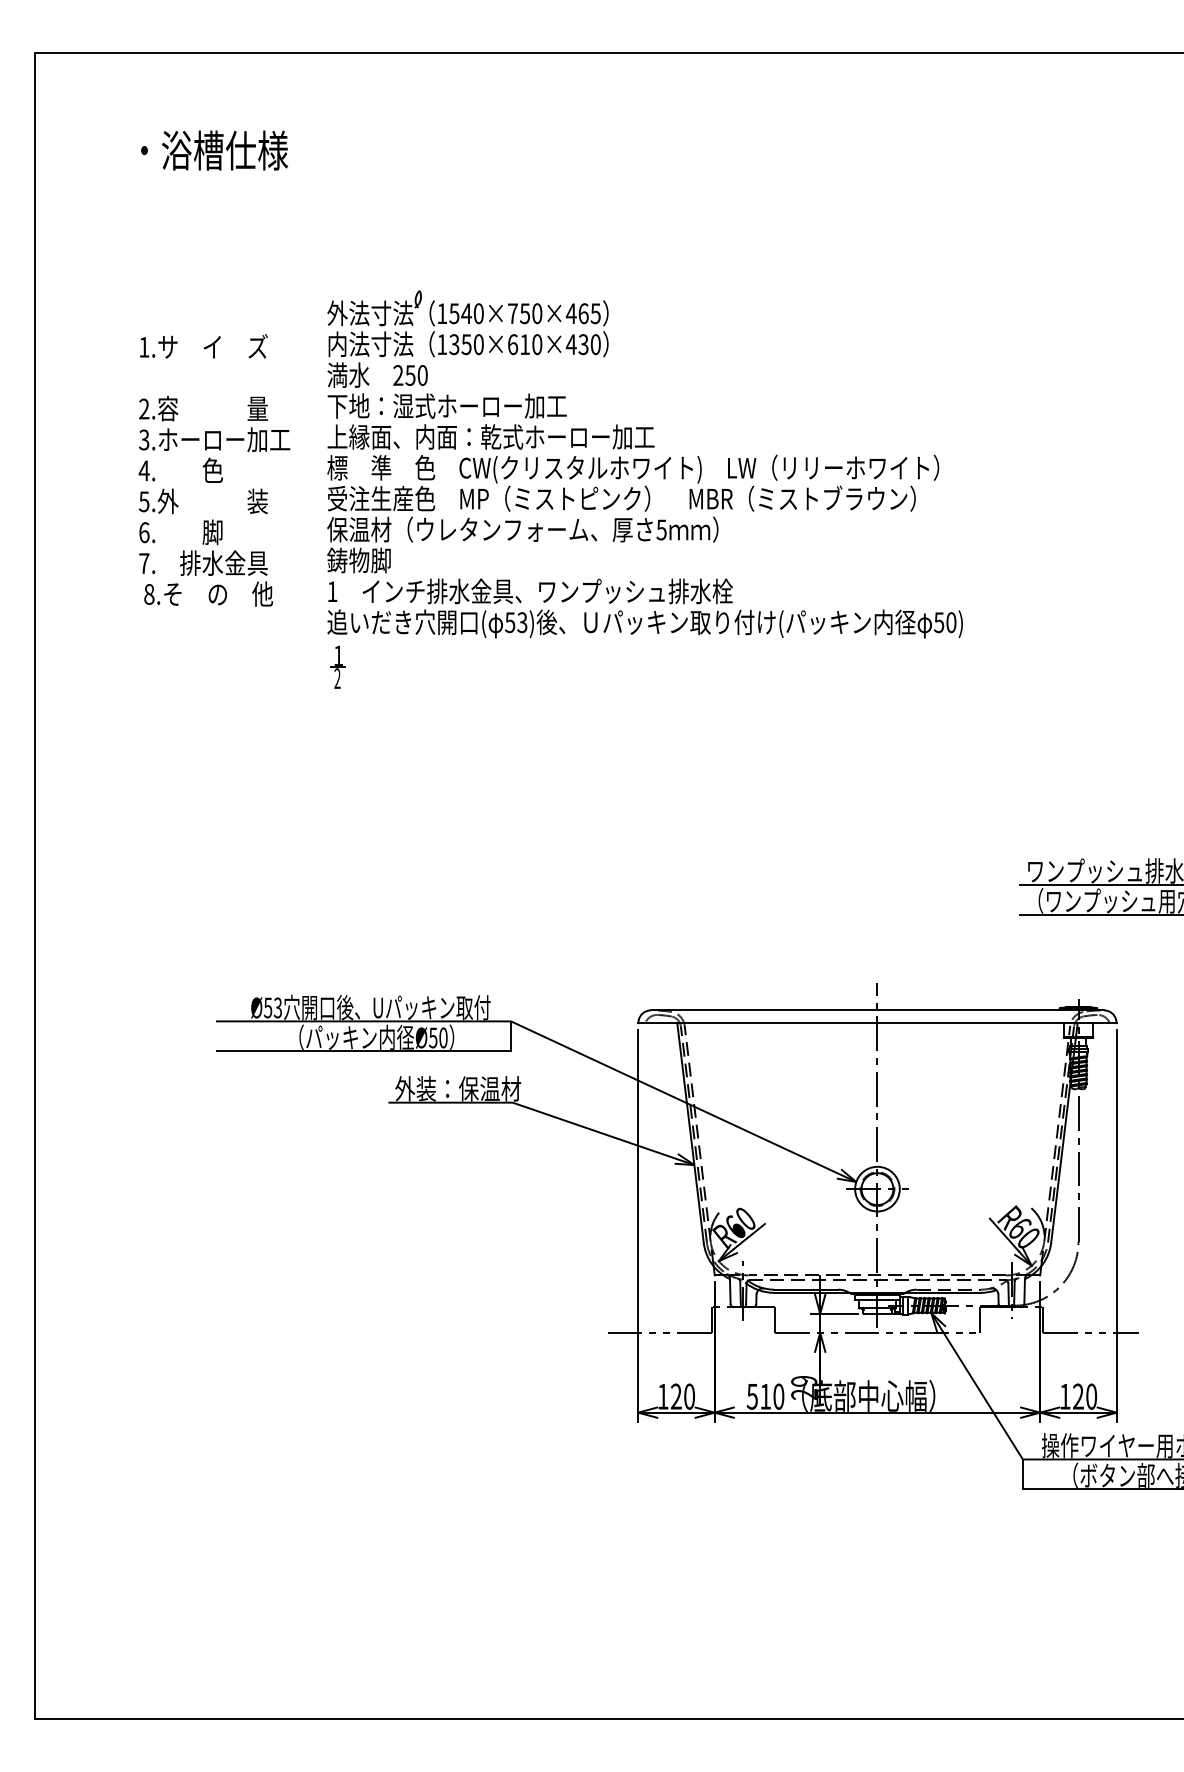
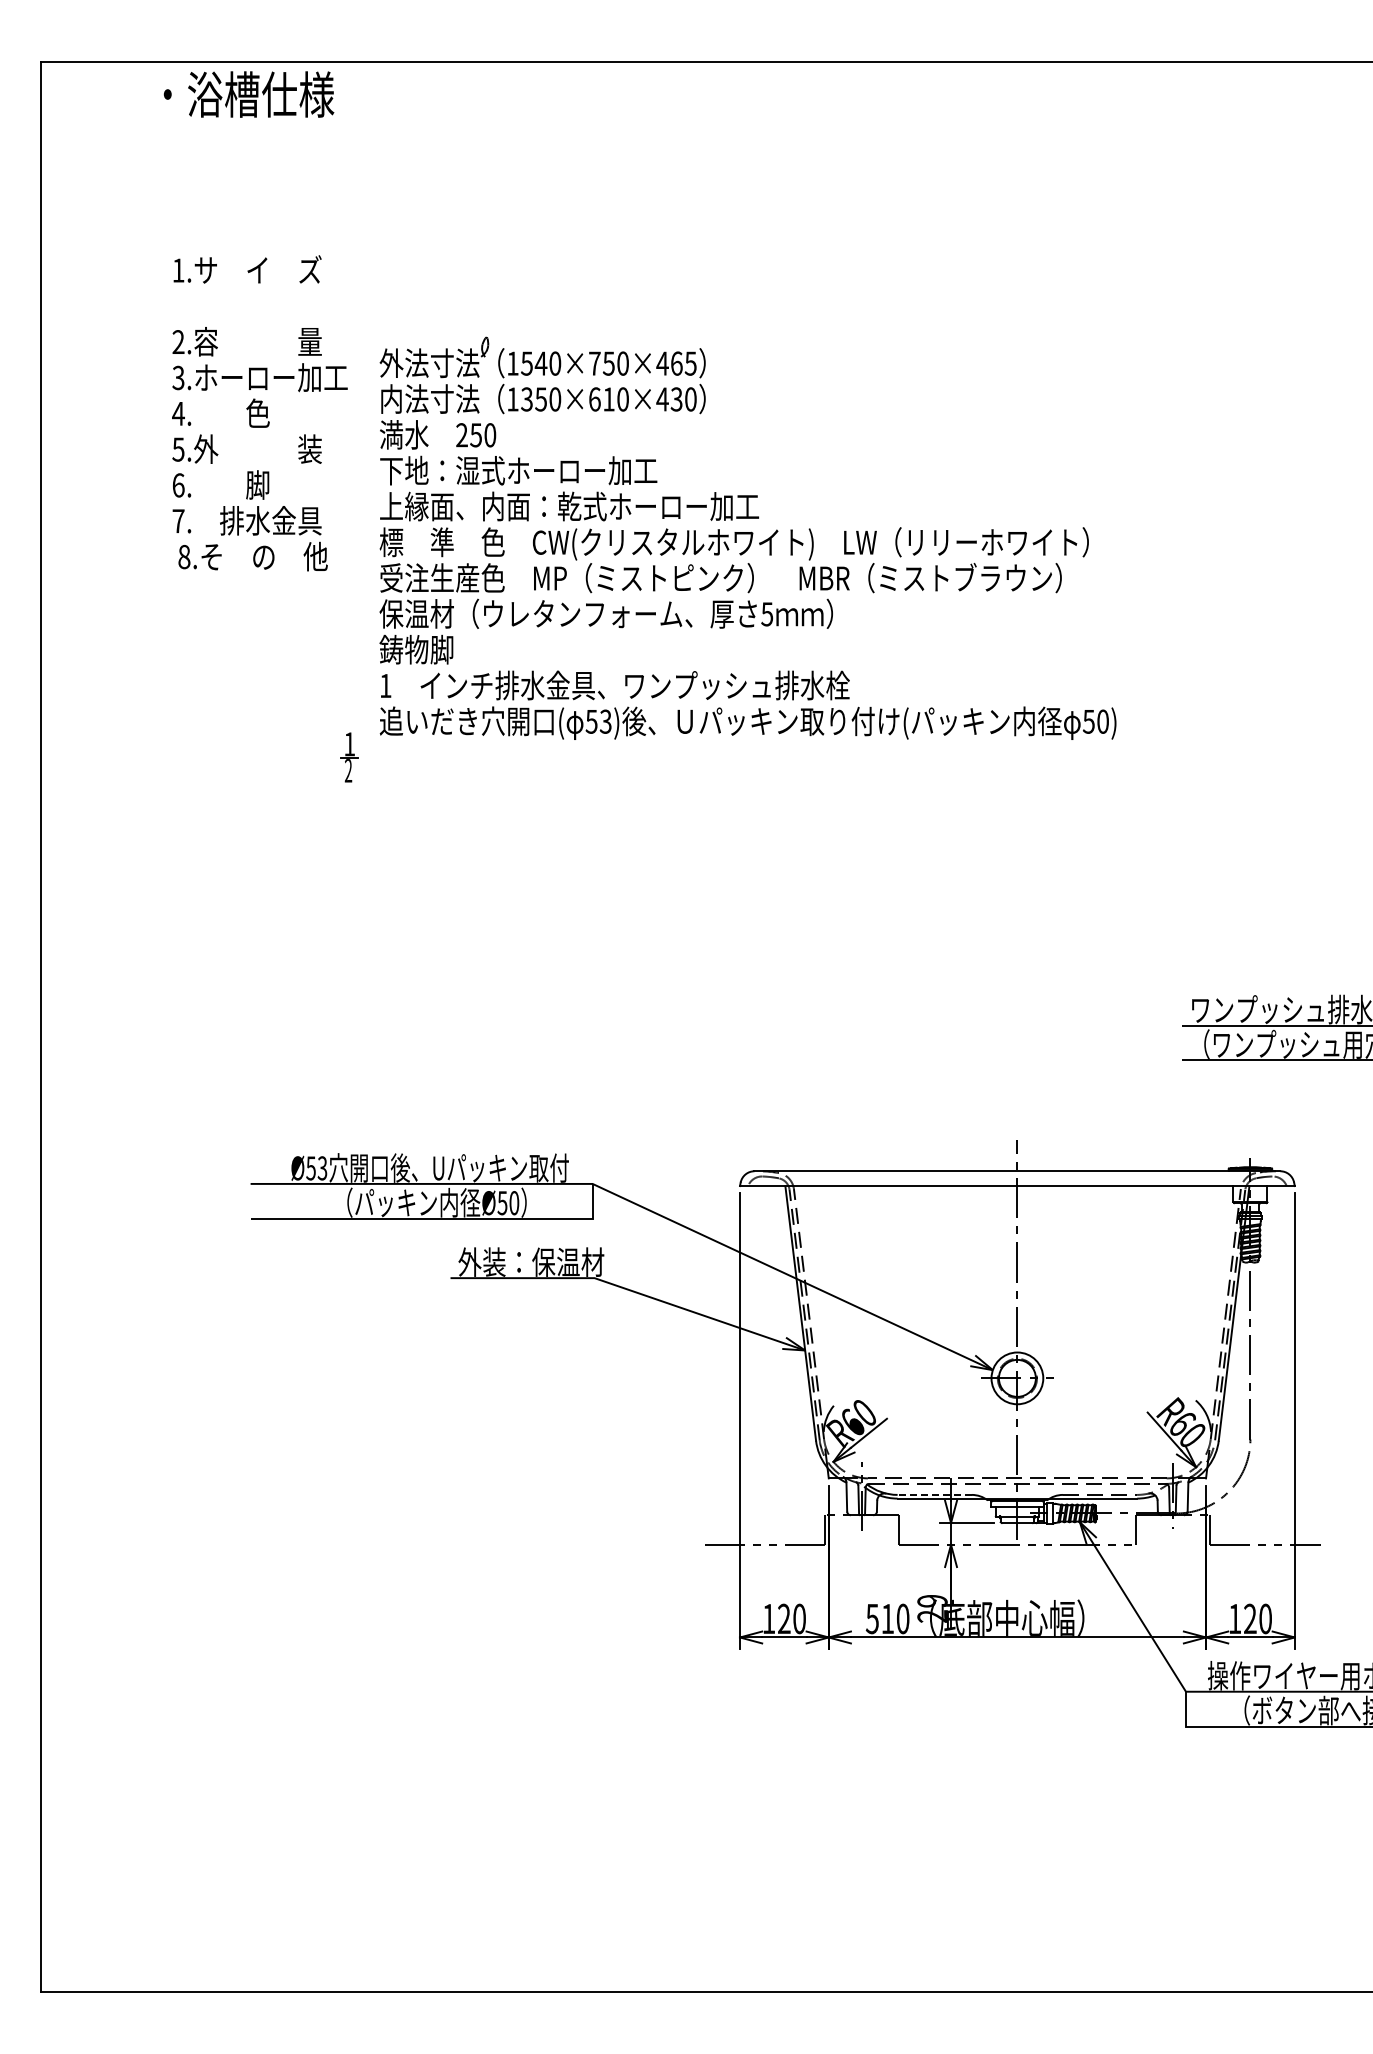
text: (214, 150) -> (248, 94), moved
text: (214, 470) -> (259, 413), moved
part: (338, 667) -> (349, 757), moved
line: (805, 1289) -> (934, 1494), solid -> dashed

